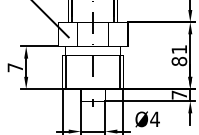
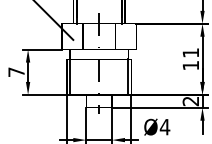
text: (178, 61) -> (190, 65), 81 -> 11
text: (178, 95) -> (190, 101), 7 -> 2

